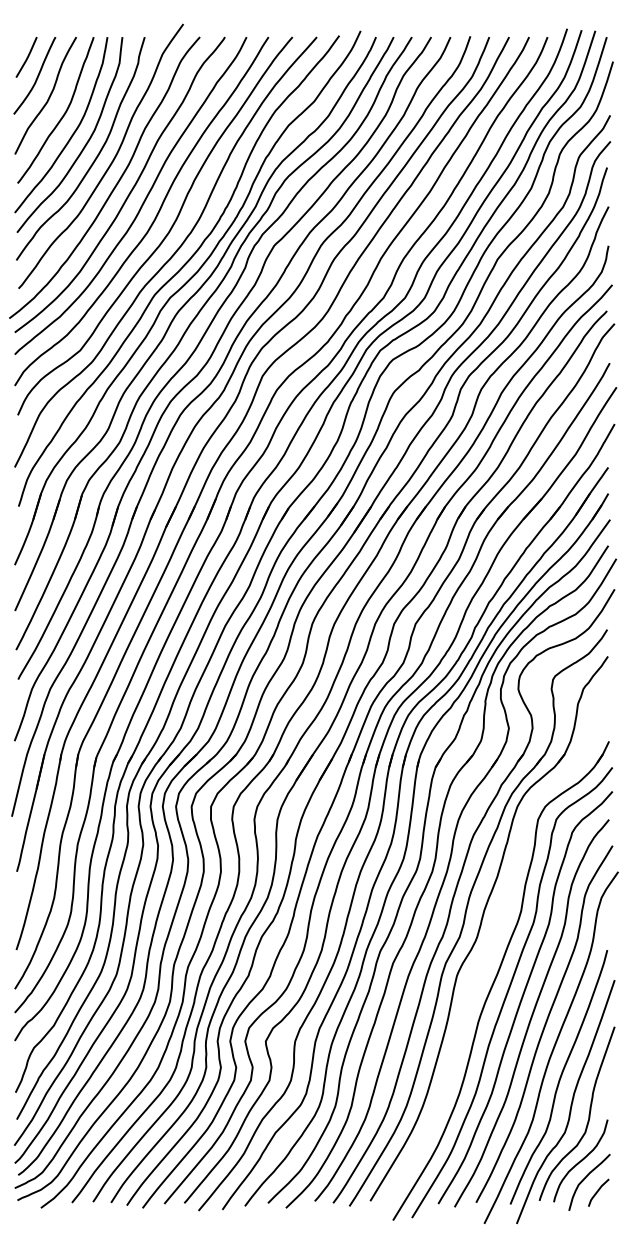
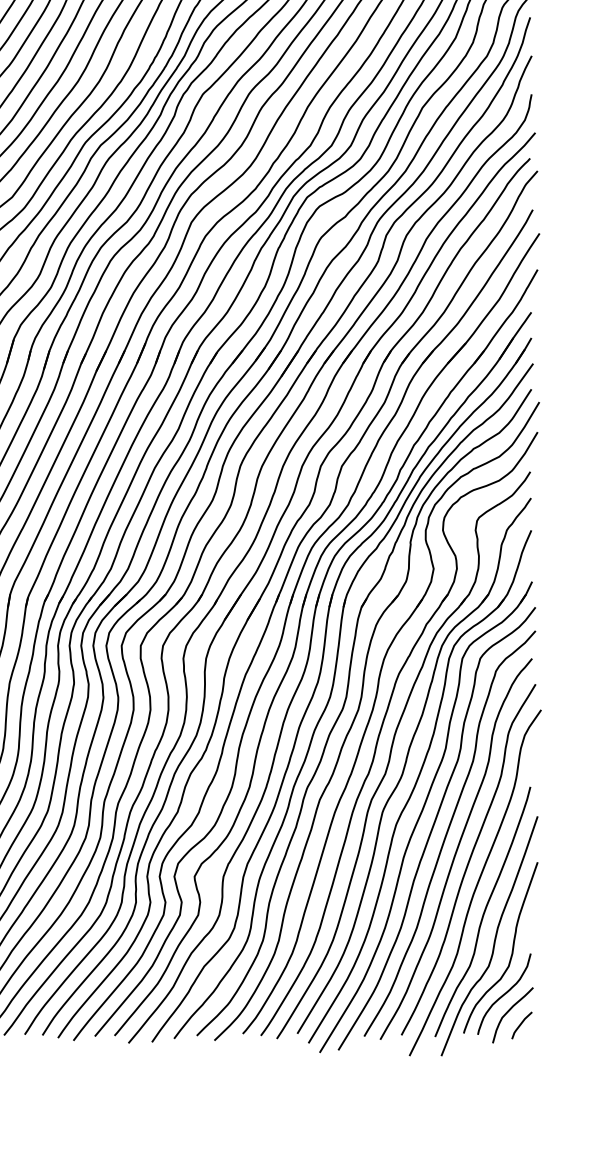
part: (494, 950) -> (419, 787), added

